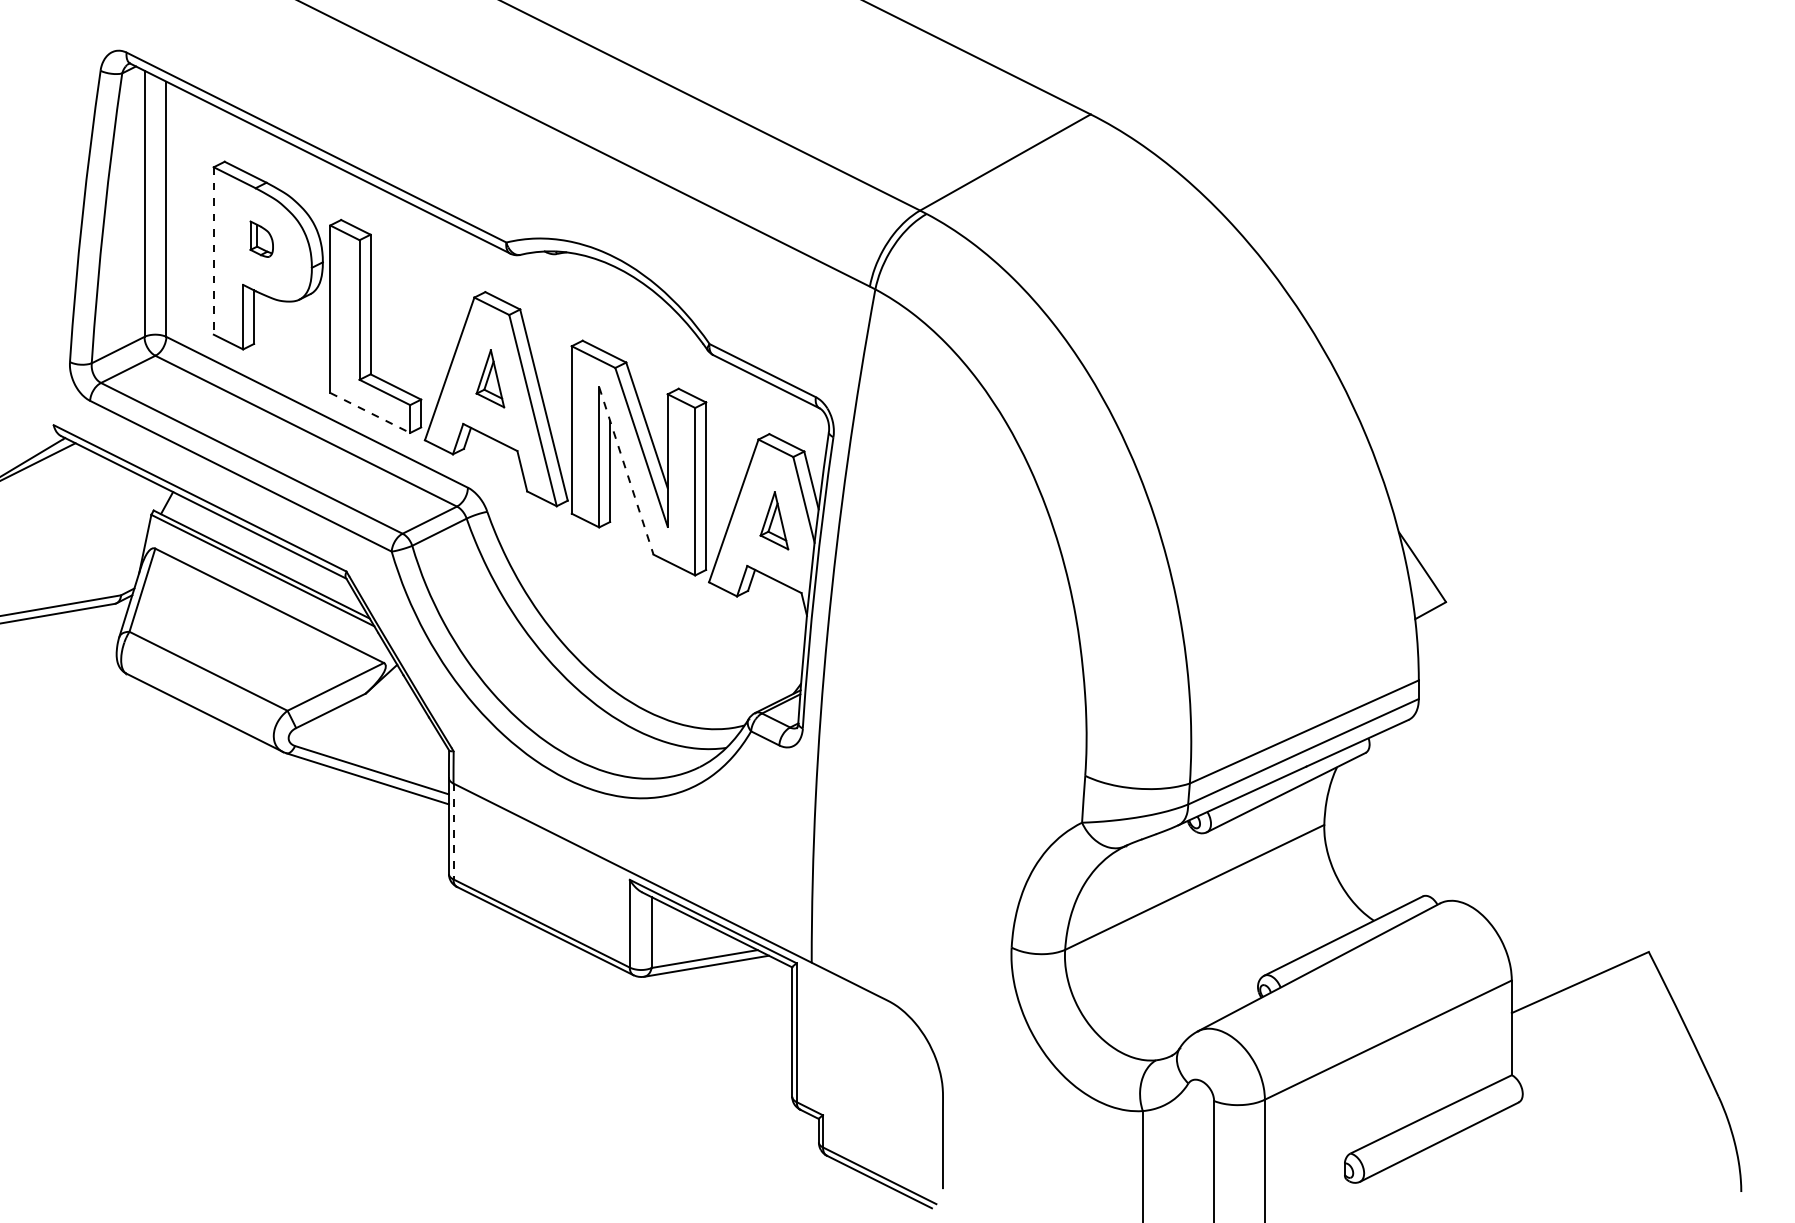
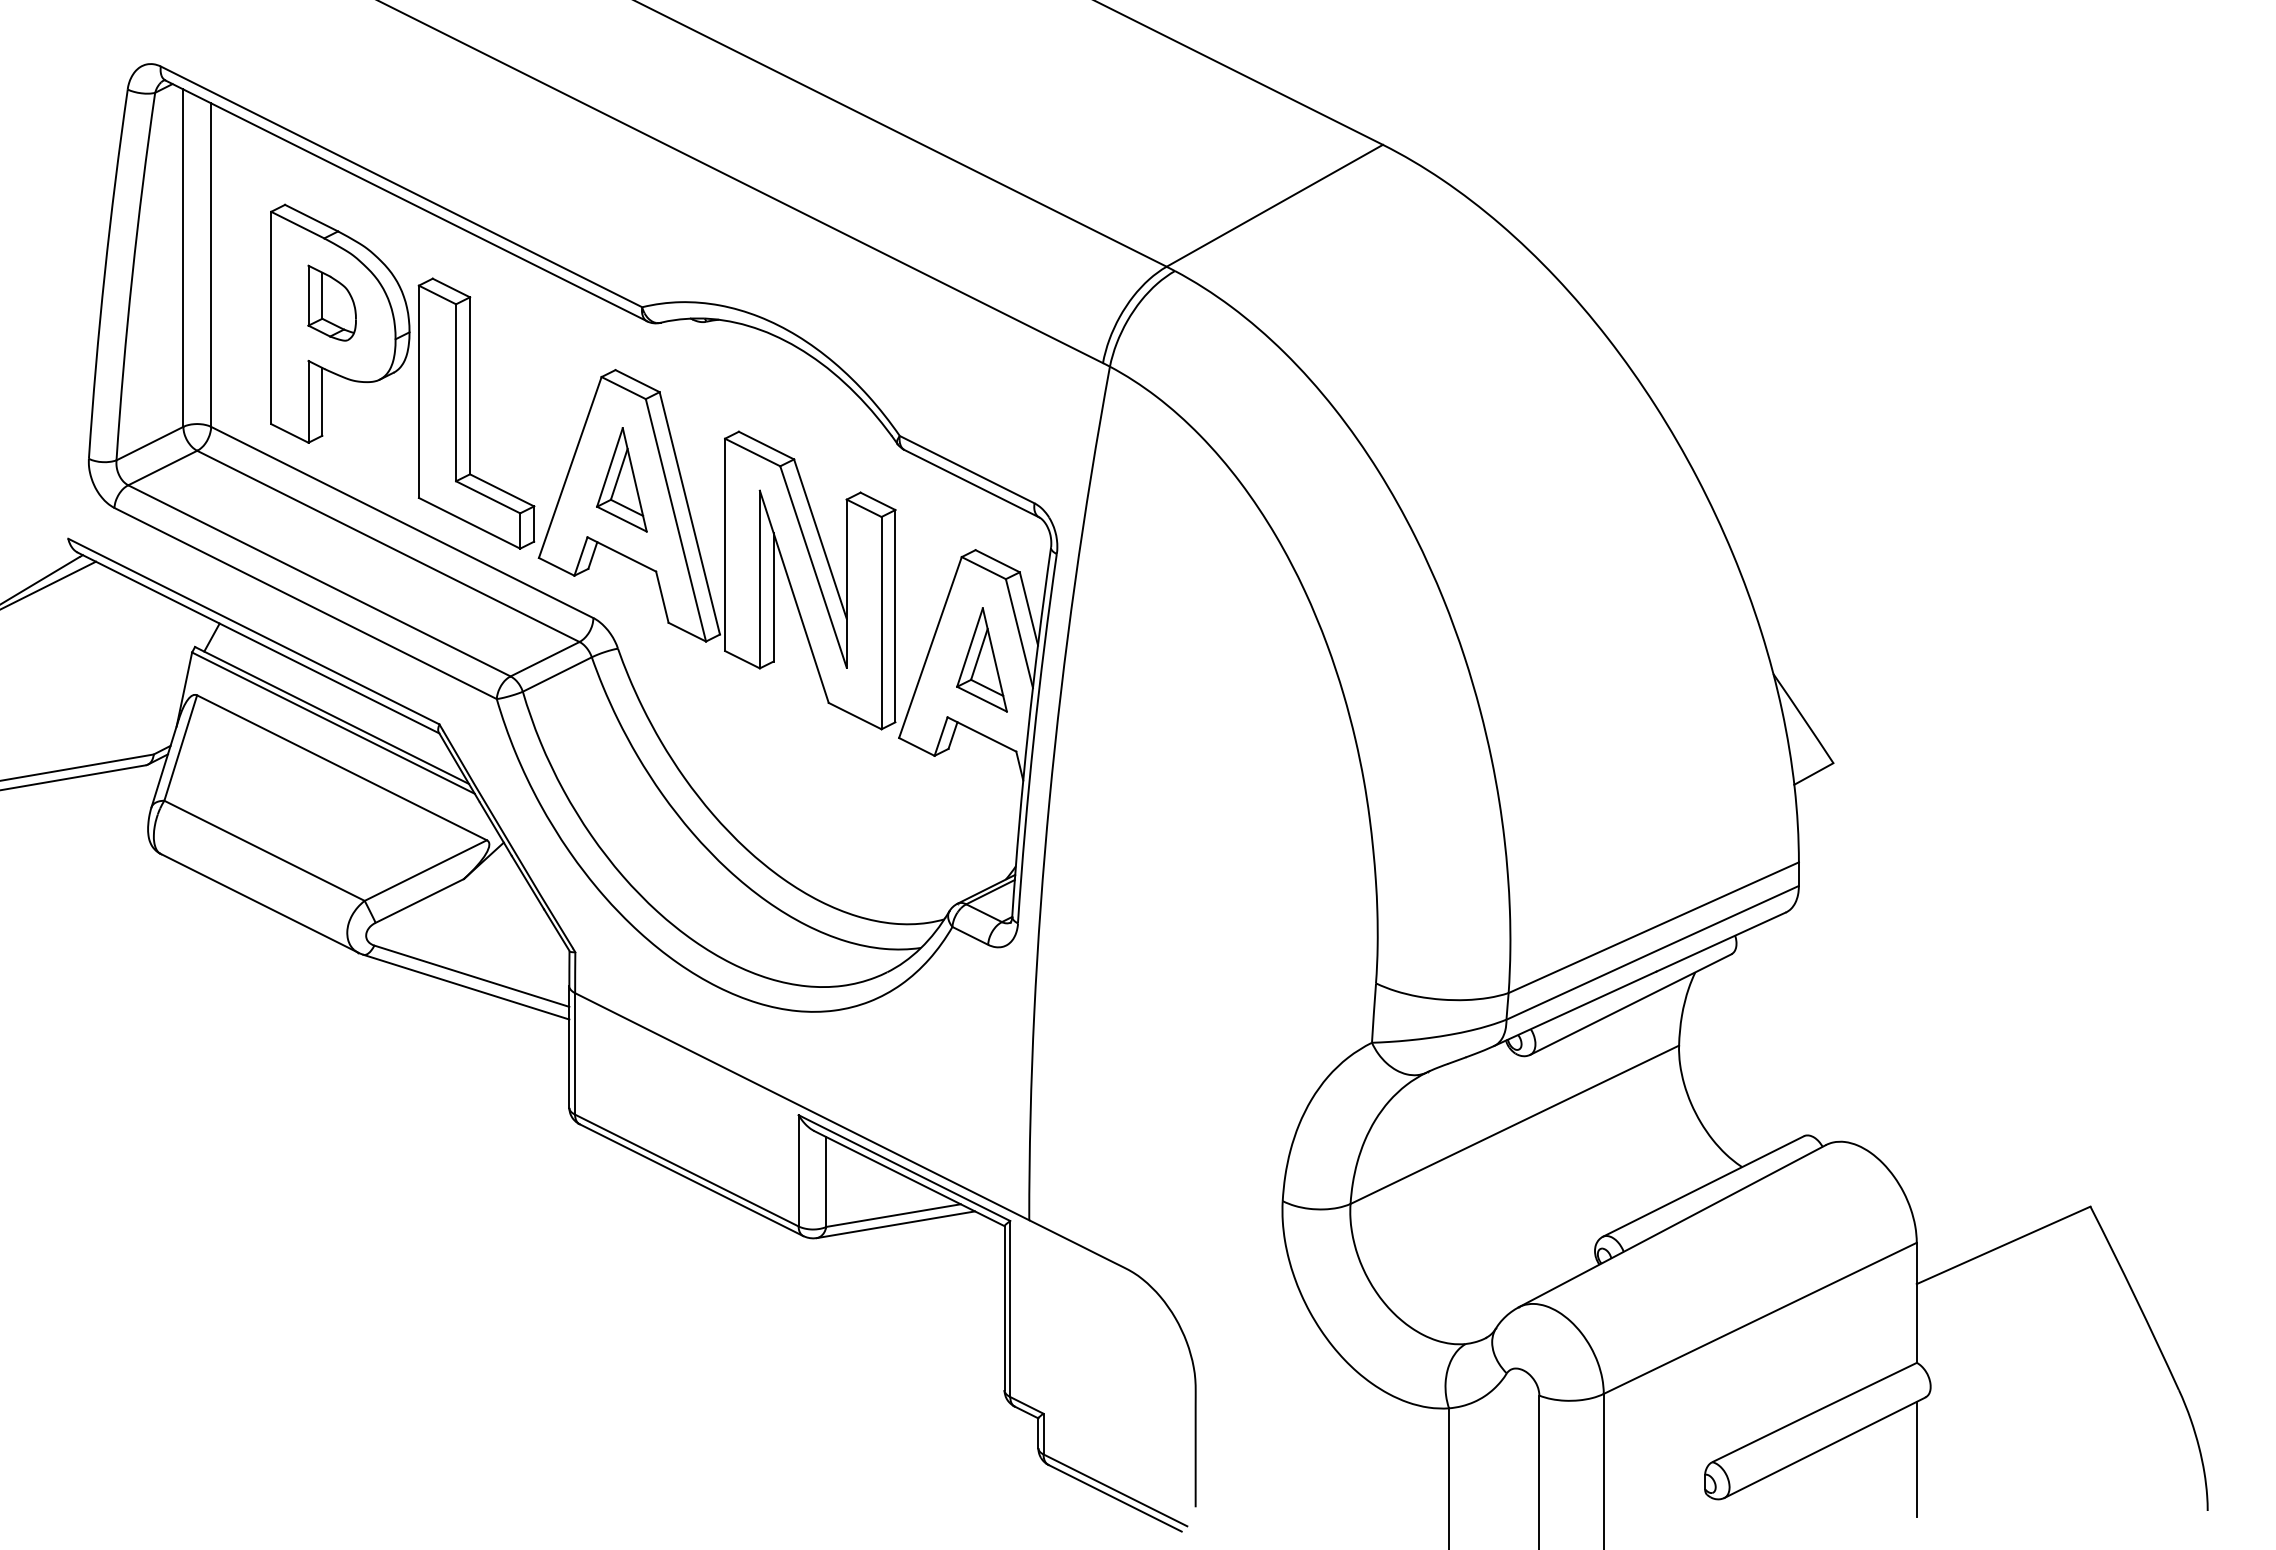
part: (261, 238) -> (331, 302), size x1.67
line: (214, 251) -> (271, 318), dashed -> solid
part: (490, 378) -> (621, 479), size x1.43
line: (370, 413) -> (469, 523), dashed -> solid
line: (626, 470) -> (794, 596), dashed -> solid
part: (774, 520) -> (981, 659), size x1.43
line: (453, 831) -> (575, 1053), dashed -> solid
line: (1511, 1150) -> (1916, 1458), added

